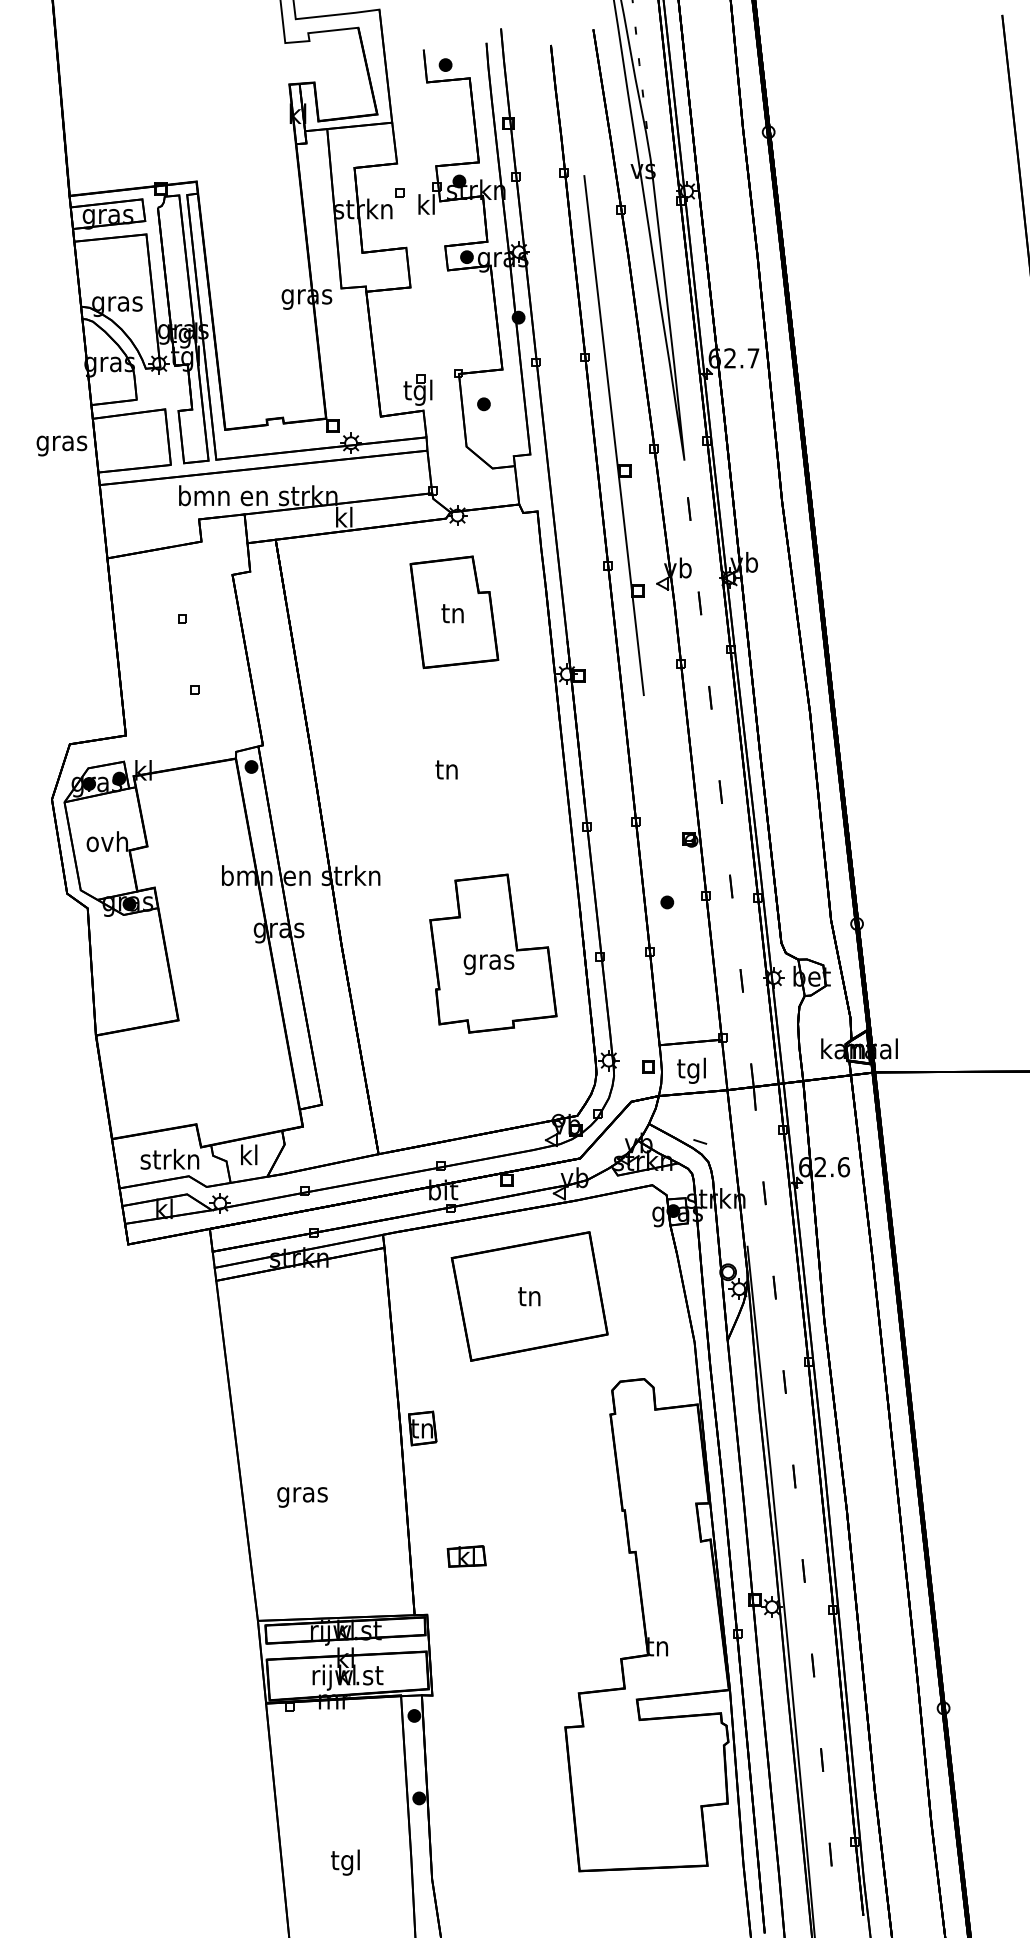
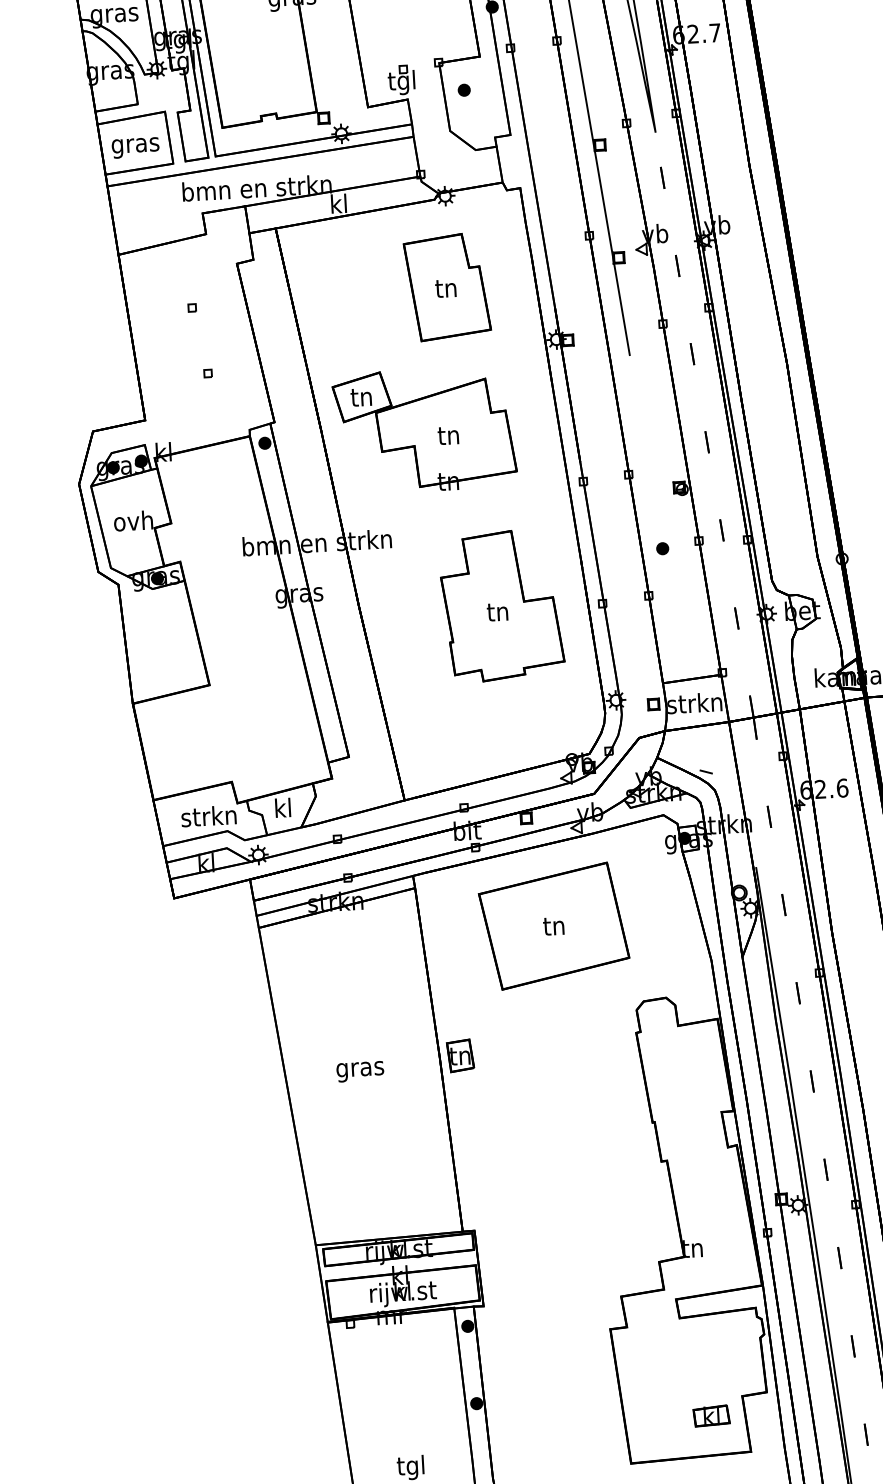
text: (61, 445) -> (135, 147), moved
part: (421, 762) -> (424, 430), added
text: (488, 962) -> (497, 614), gras -> tn
text: (692, 1070) -> (695, 705), tgl -> strkn
text: (302, 1497) -> (360, 1071), moved
part: (466, 1556) -> (711, 1416), moved

